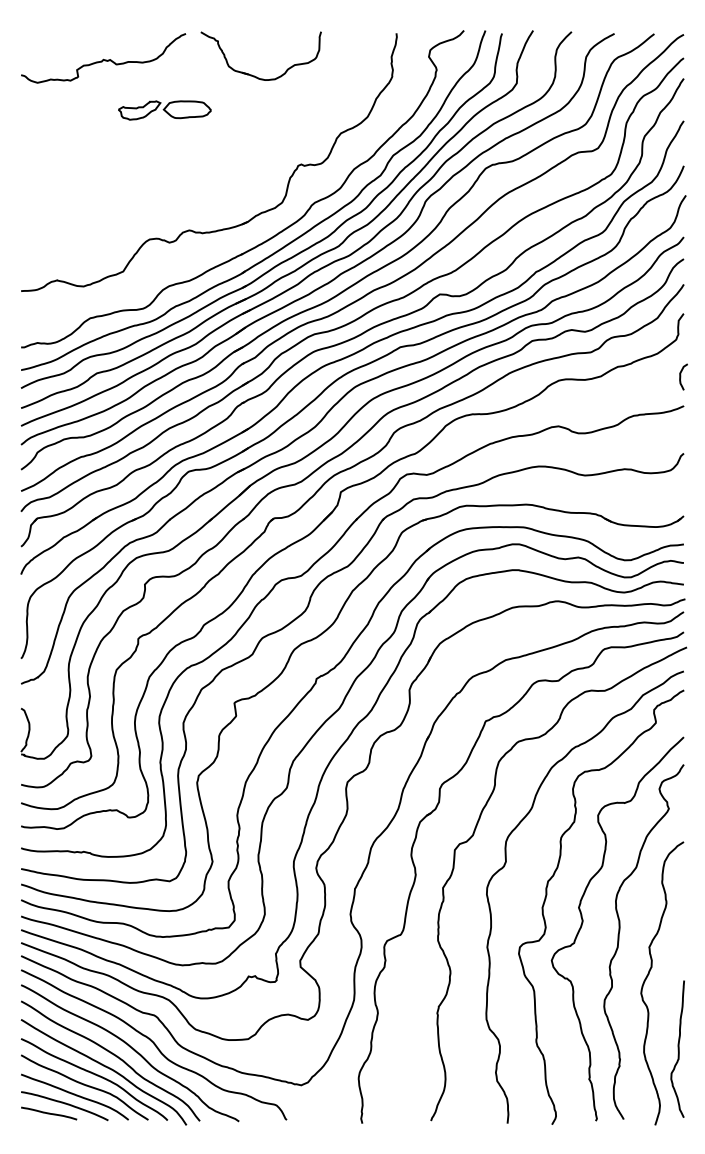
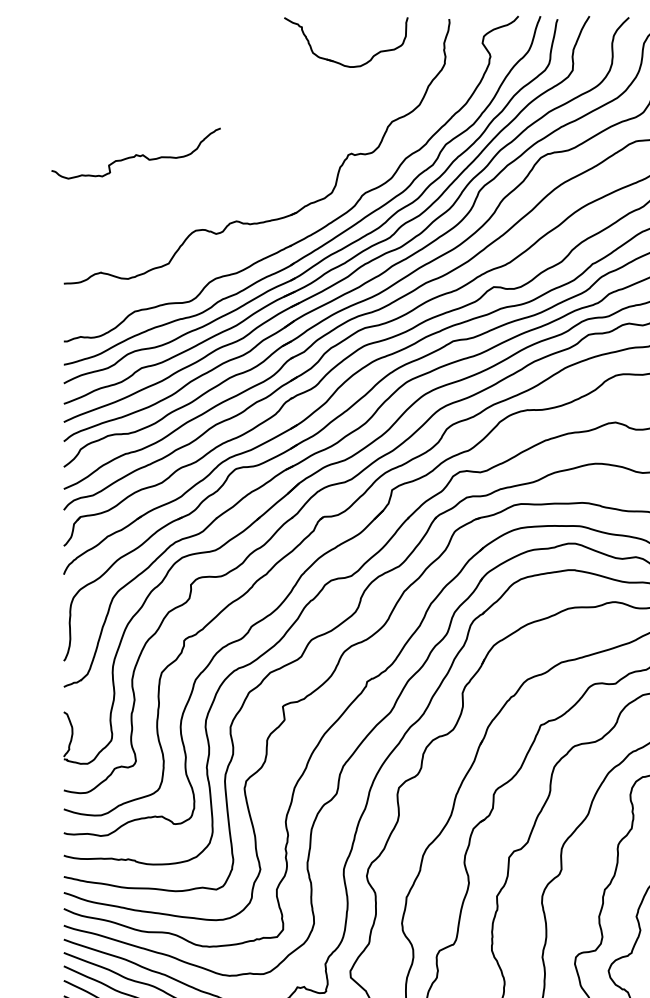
curve: (103, 58) -> (136, 153), moved
part: (254, 75) -> (339, 62), moved
part: (164, 110) -> (211, 98), removed

